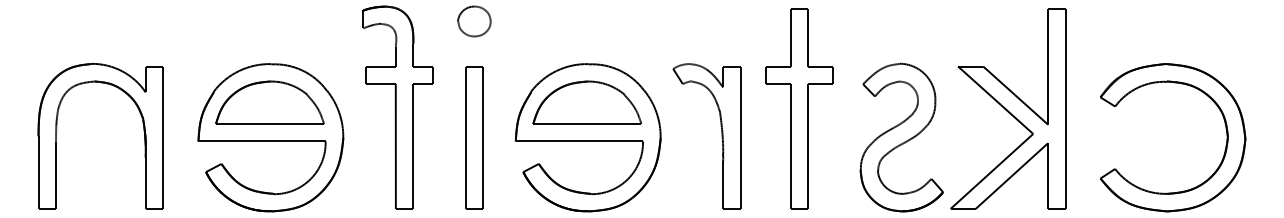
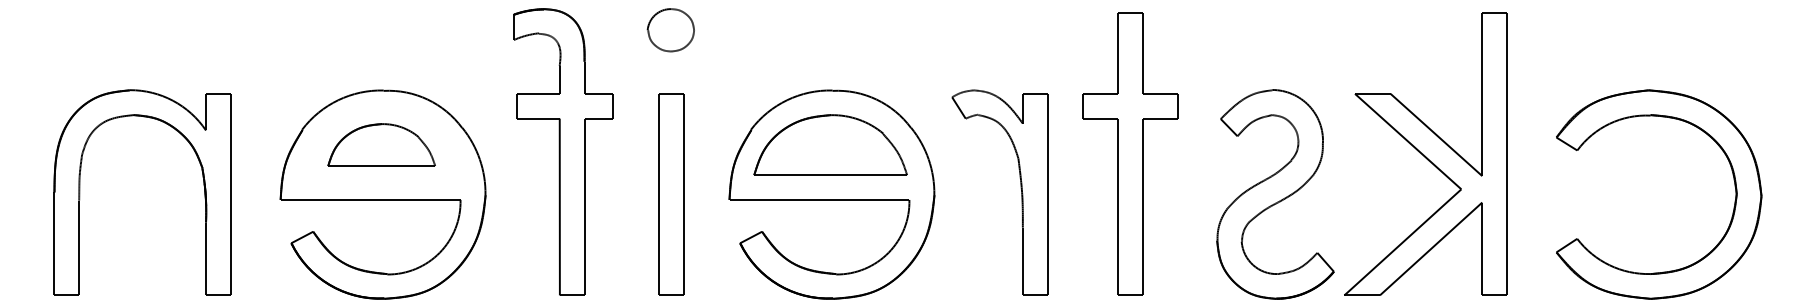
part: (269, 102) -> (381, 144), size x0.7

